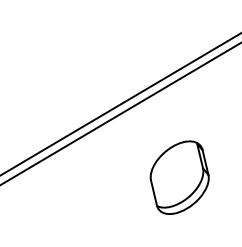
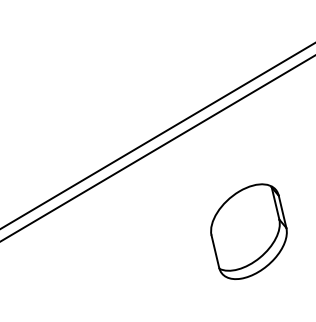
part: (179, 177) -> (248, 231), moved

